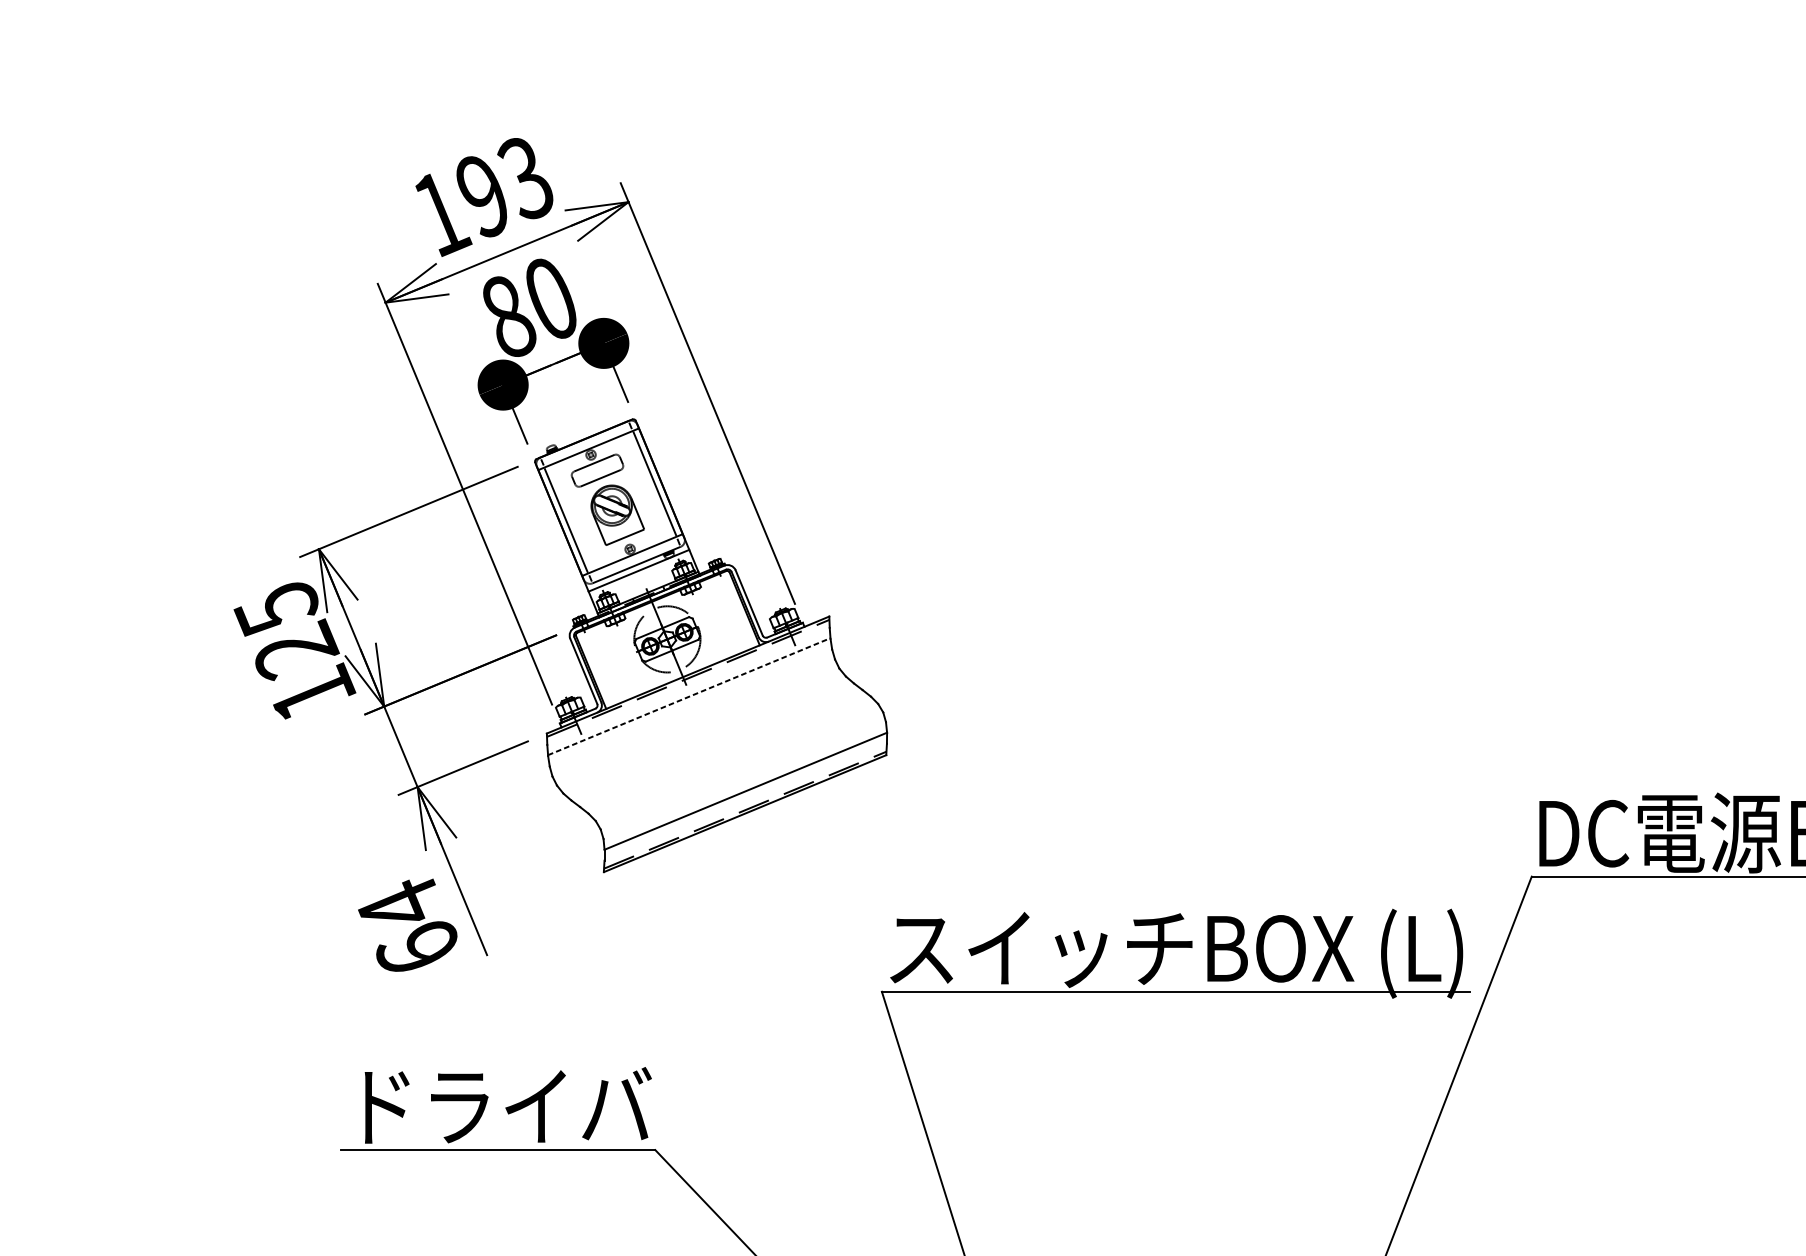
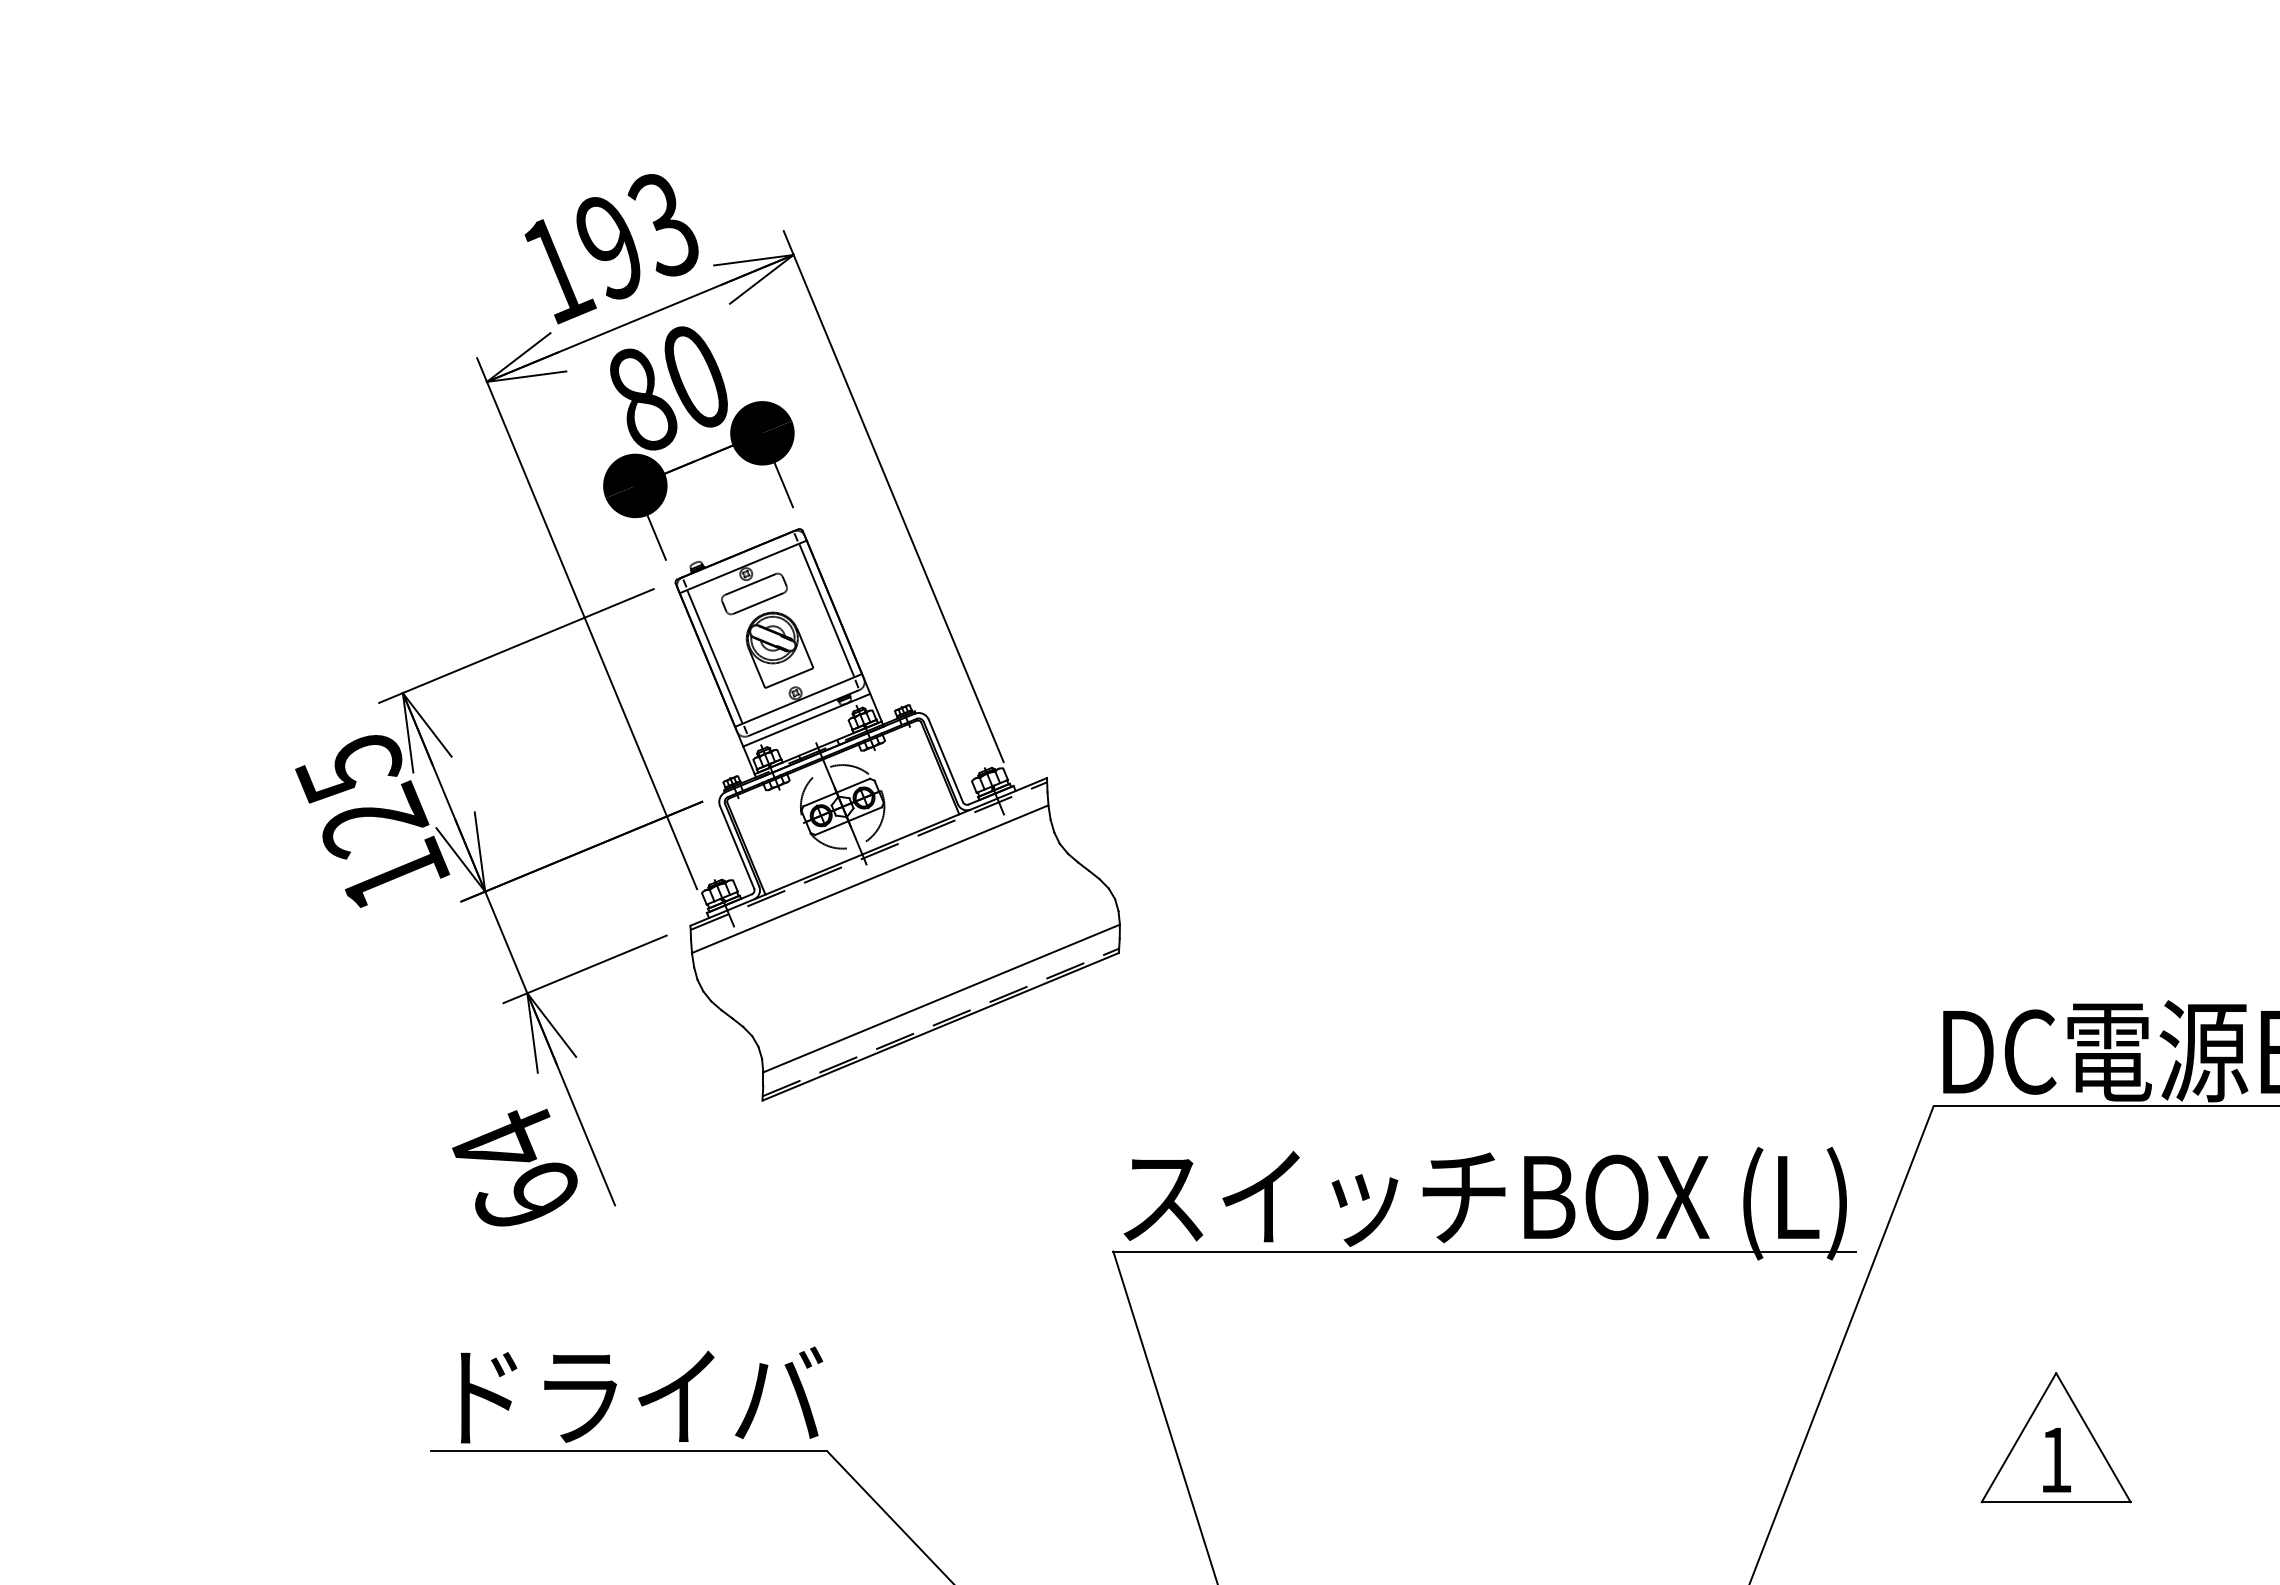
line: (689, 696) -> (870, 879), dashed -> solid
part: (1628, 1139) -> (2055, 1437), added

